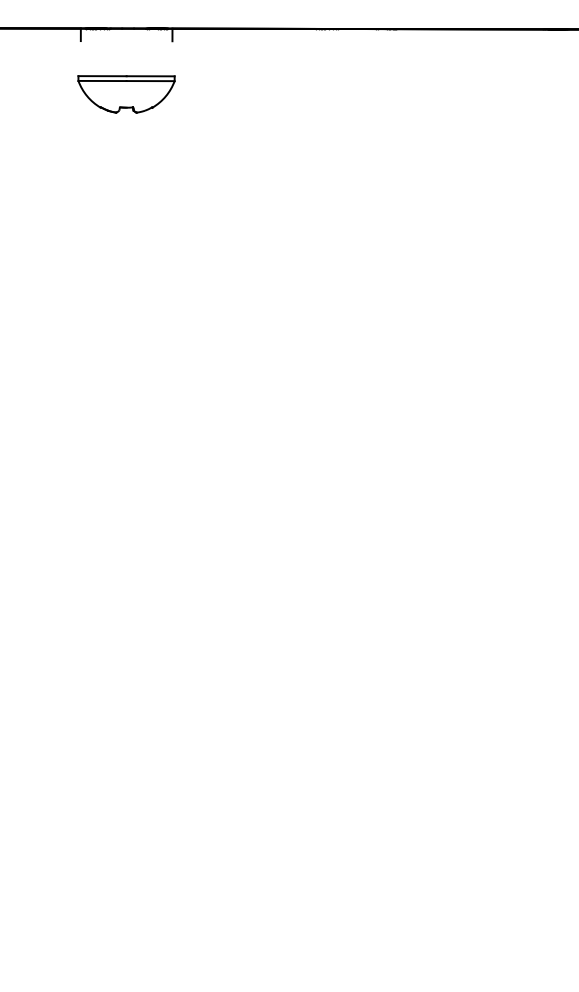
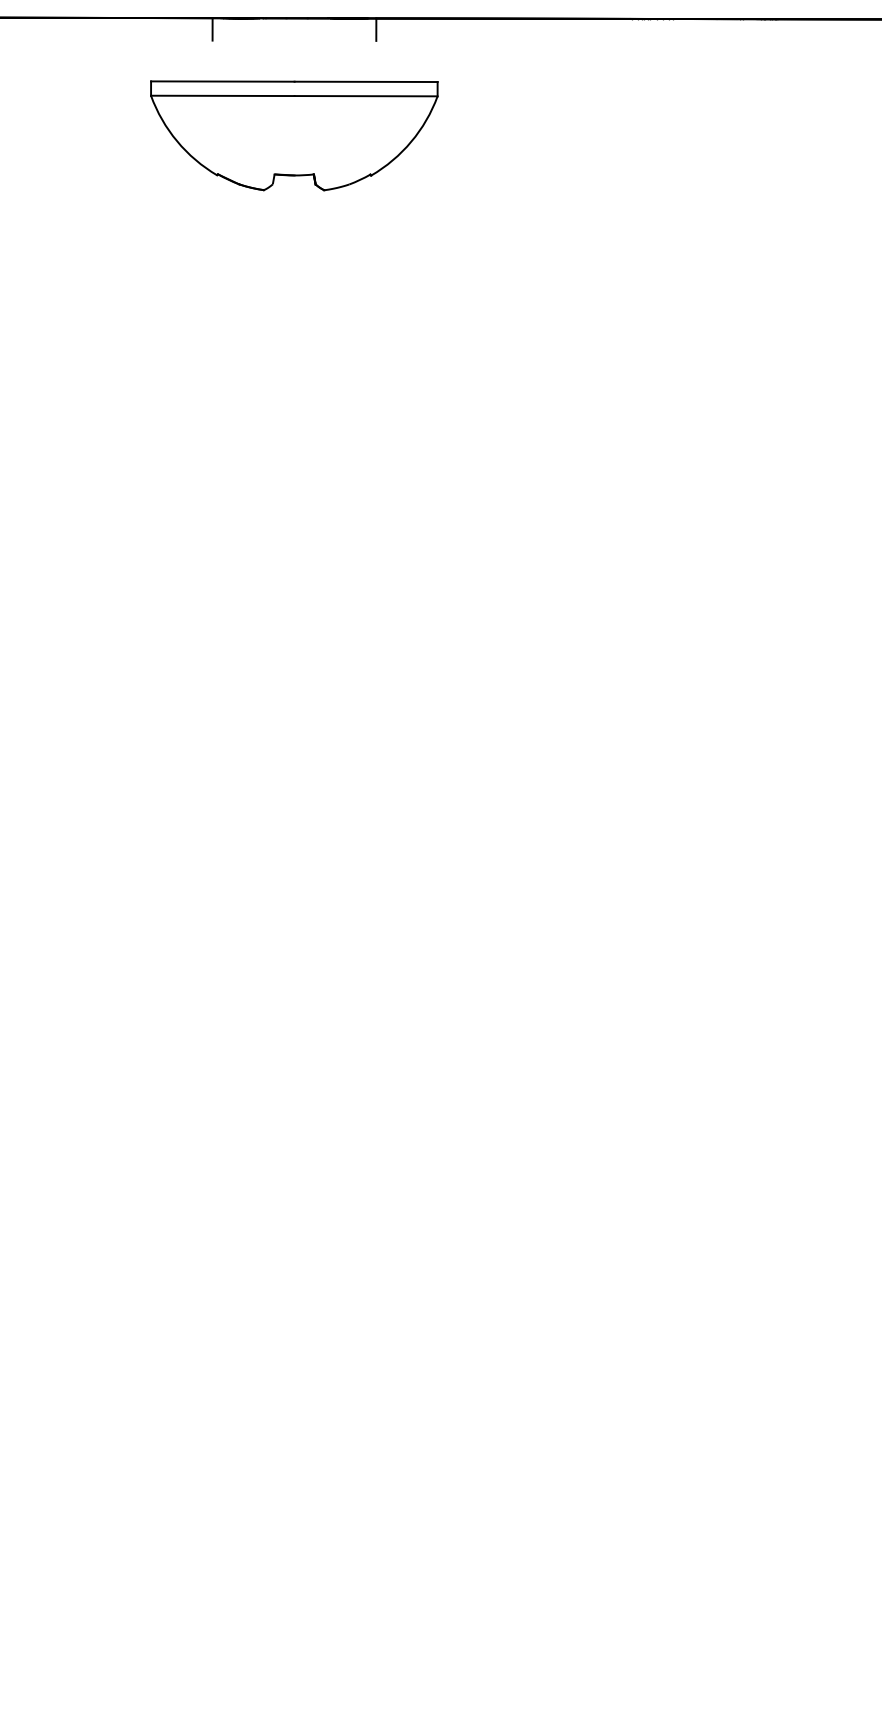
part: (126, 94) -> (294, 136), size x1.67

